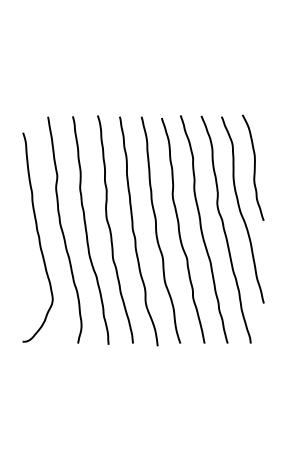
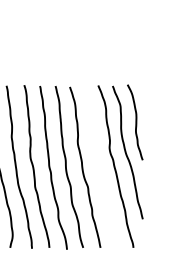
curve: (202, 229) -> (99, 166), removed

